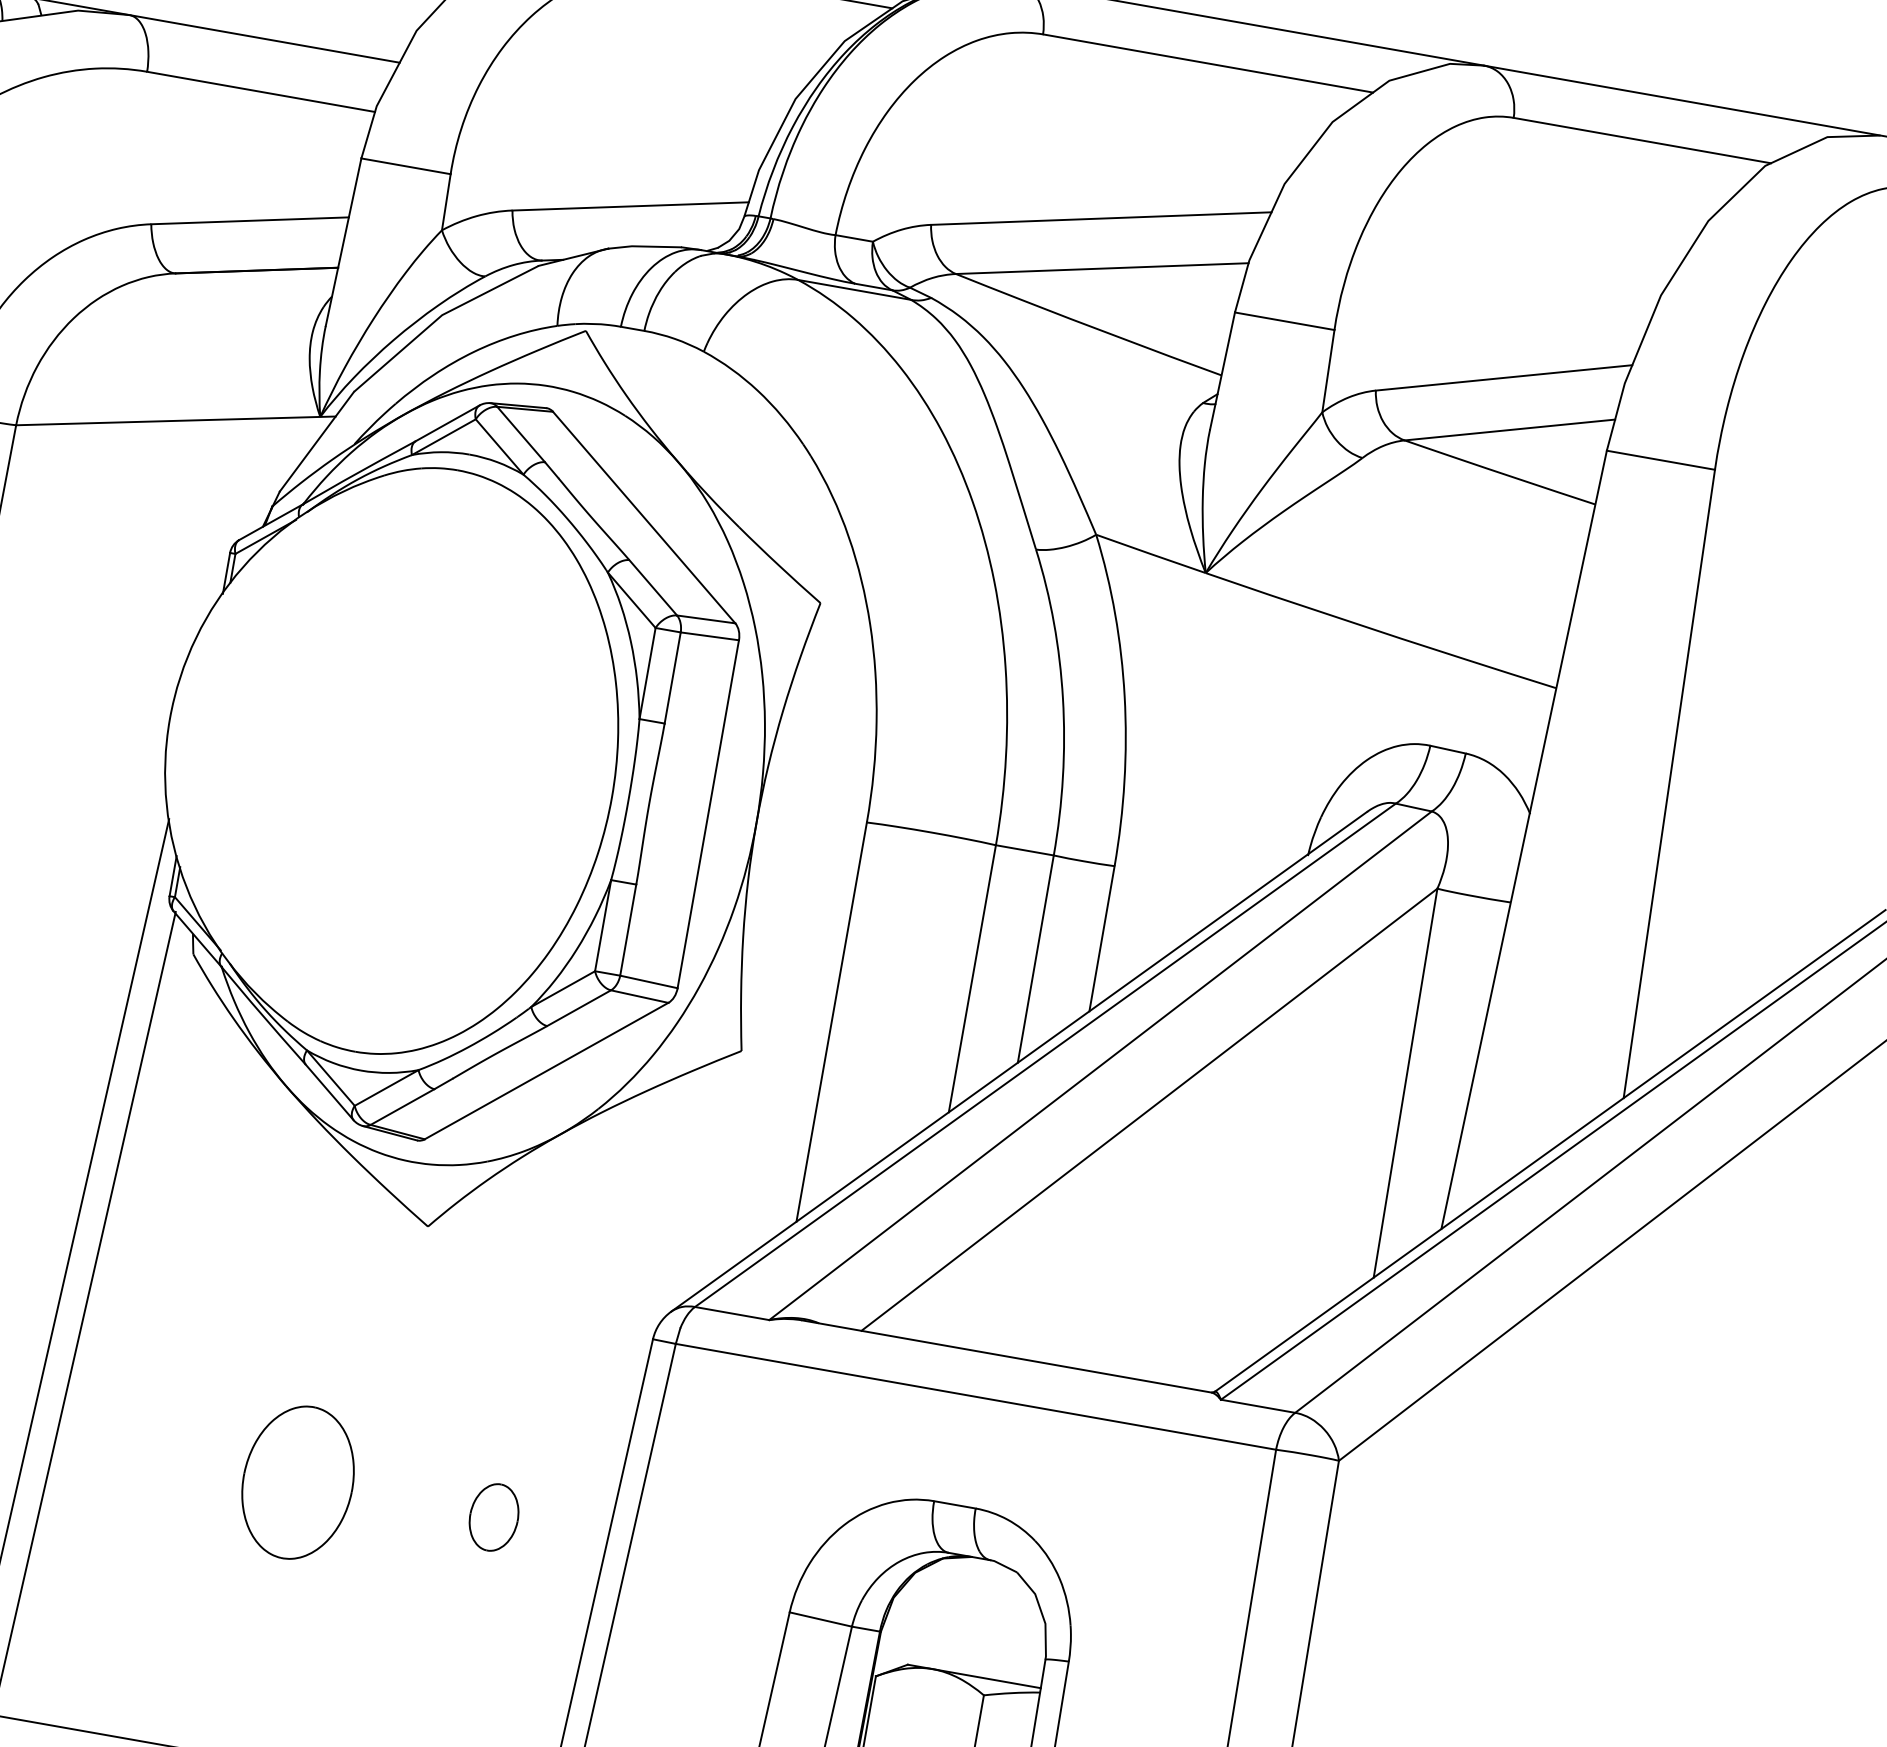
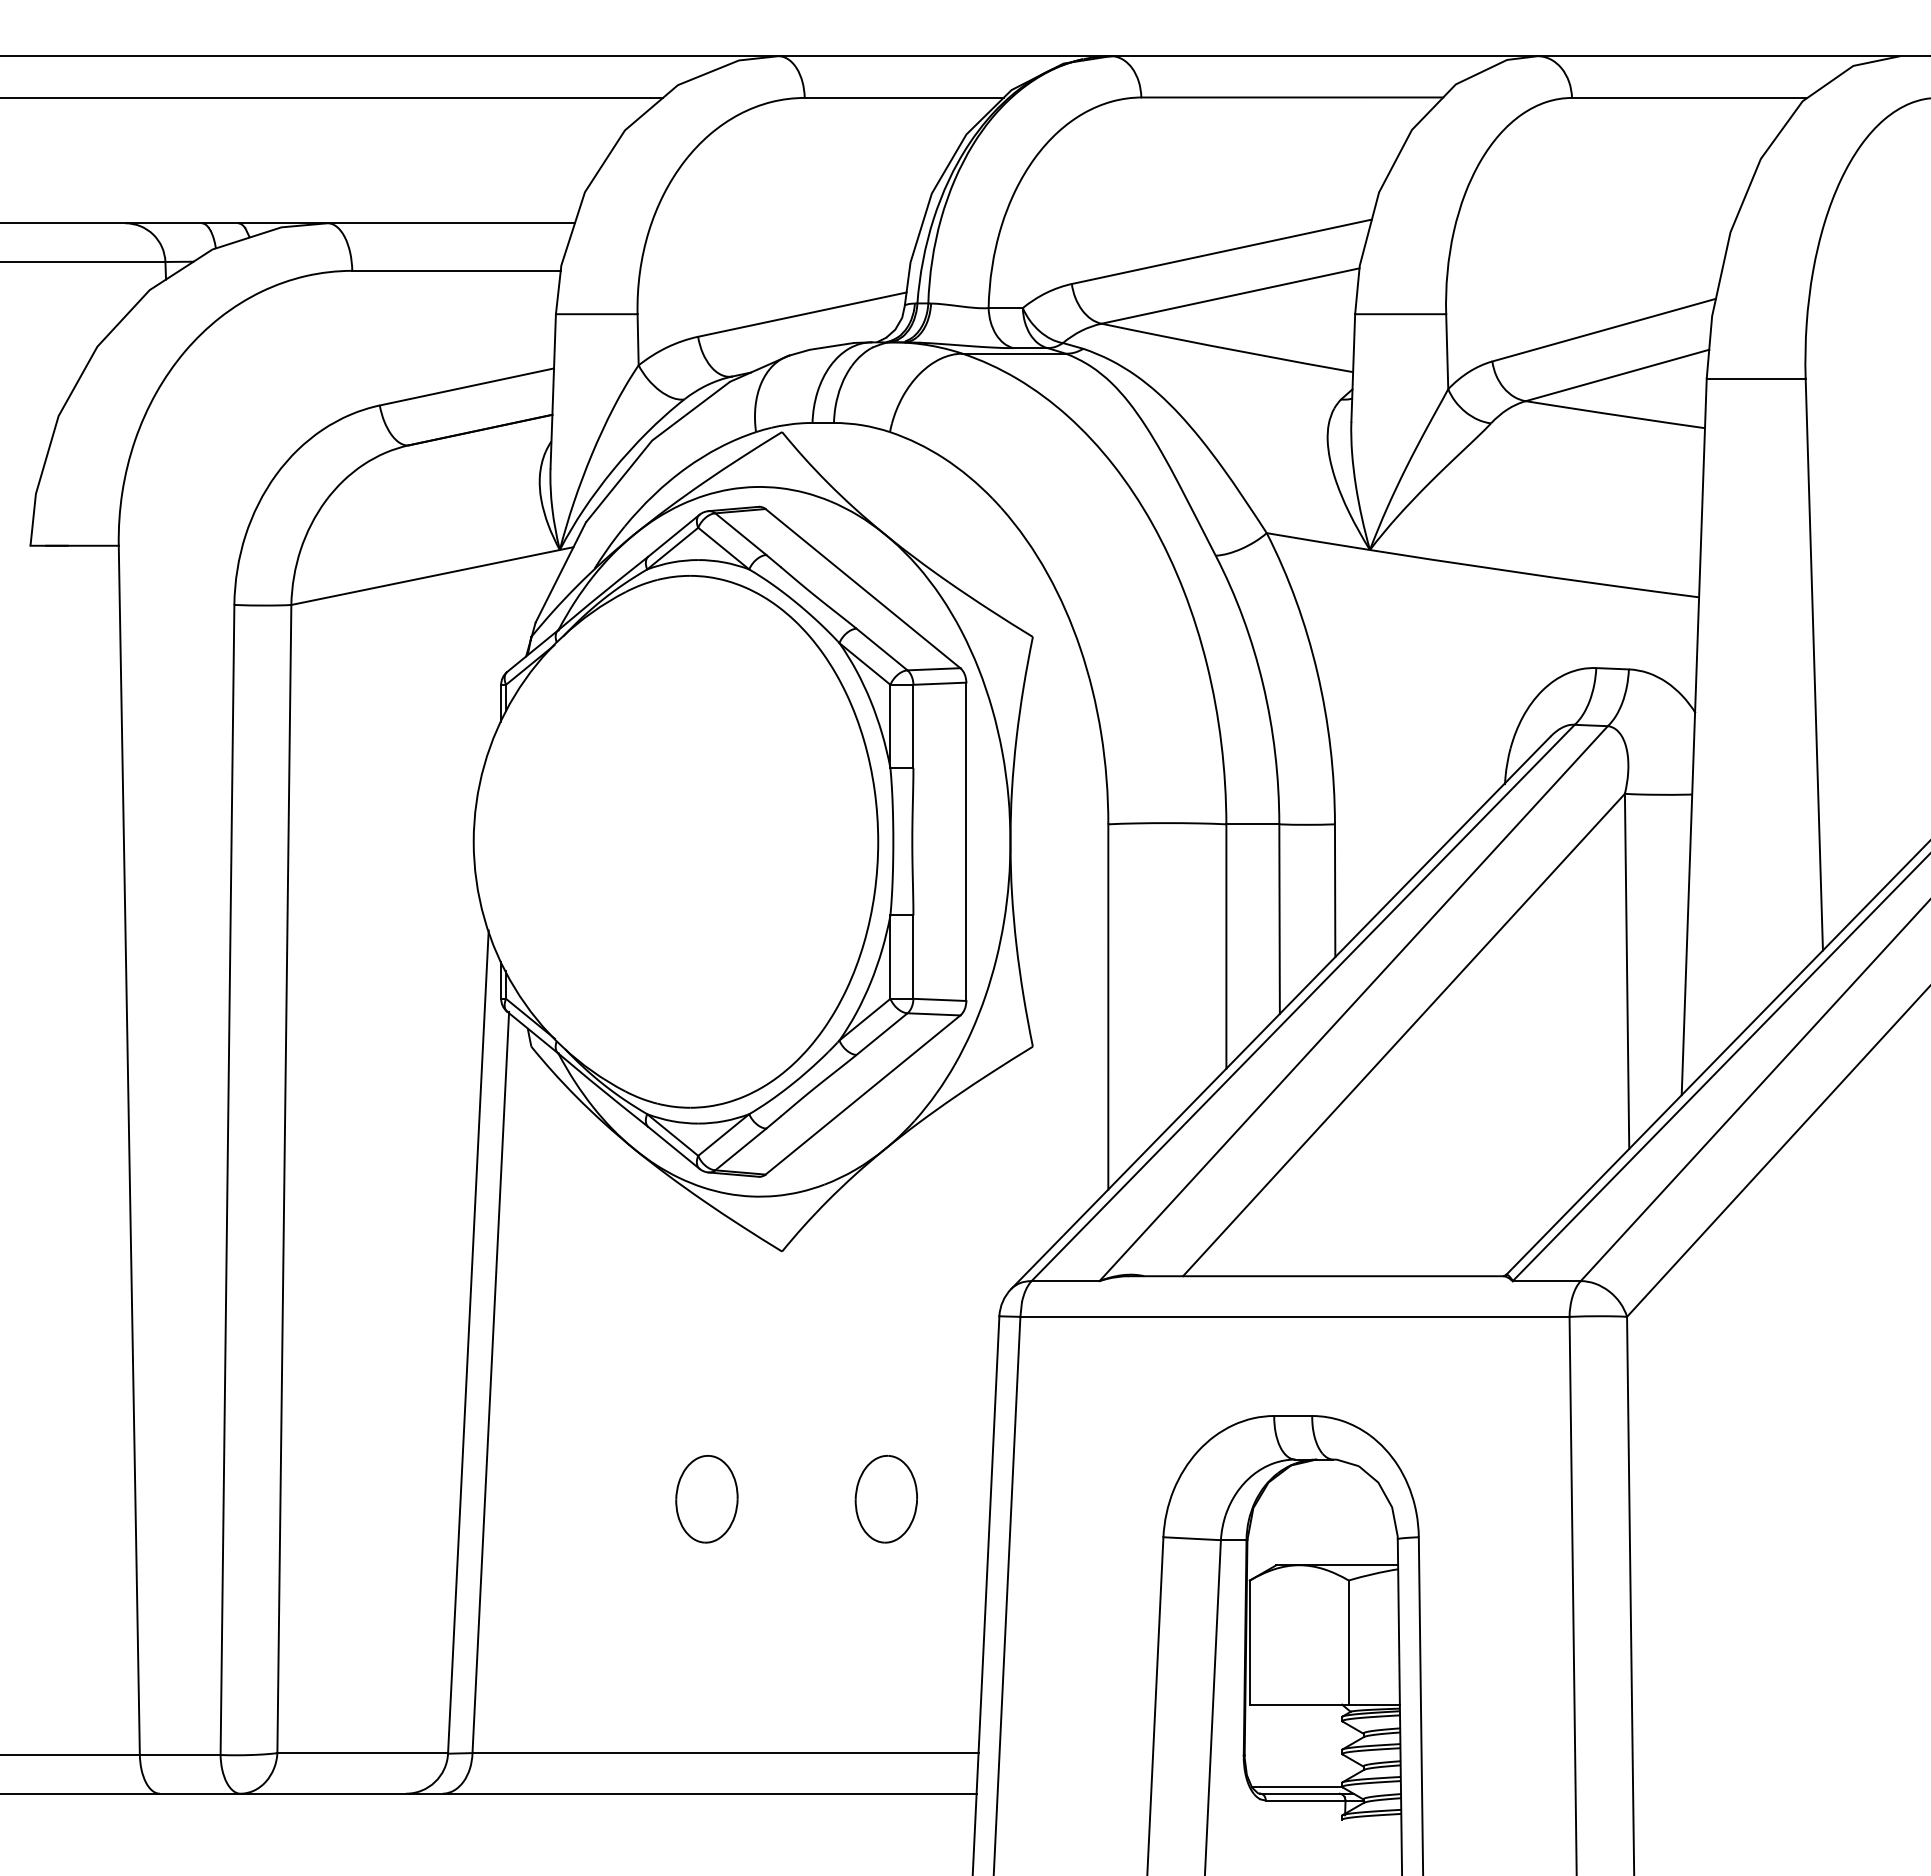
part: (297, 1483) -> (706, 1499), size x0.62
part: (493, 1517) -> (885, 1499), size x1.43

